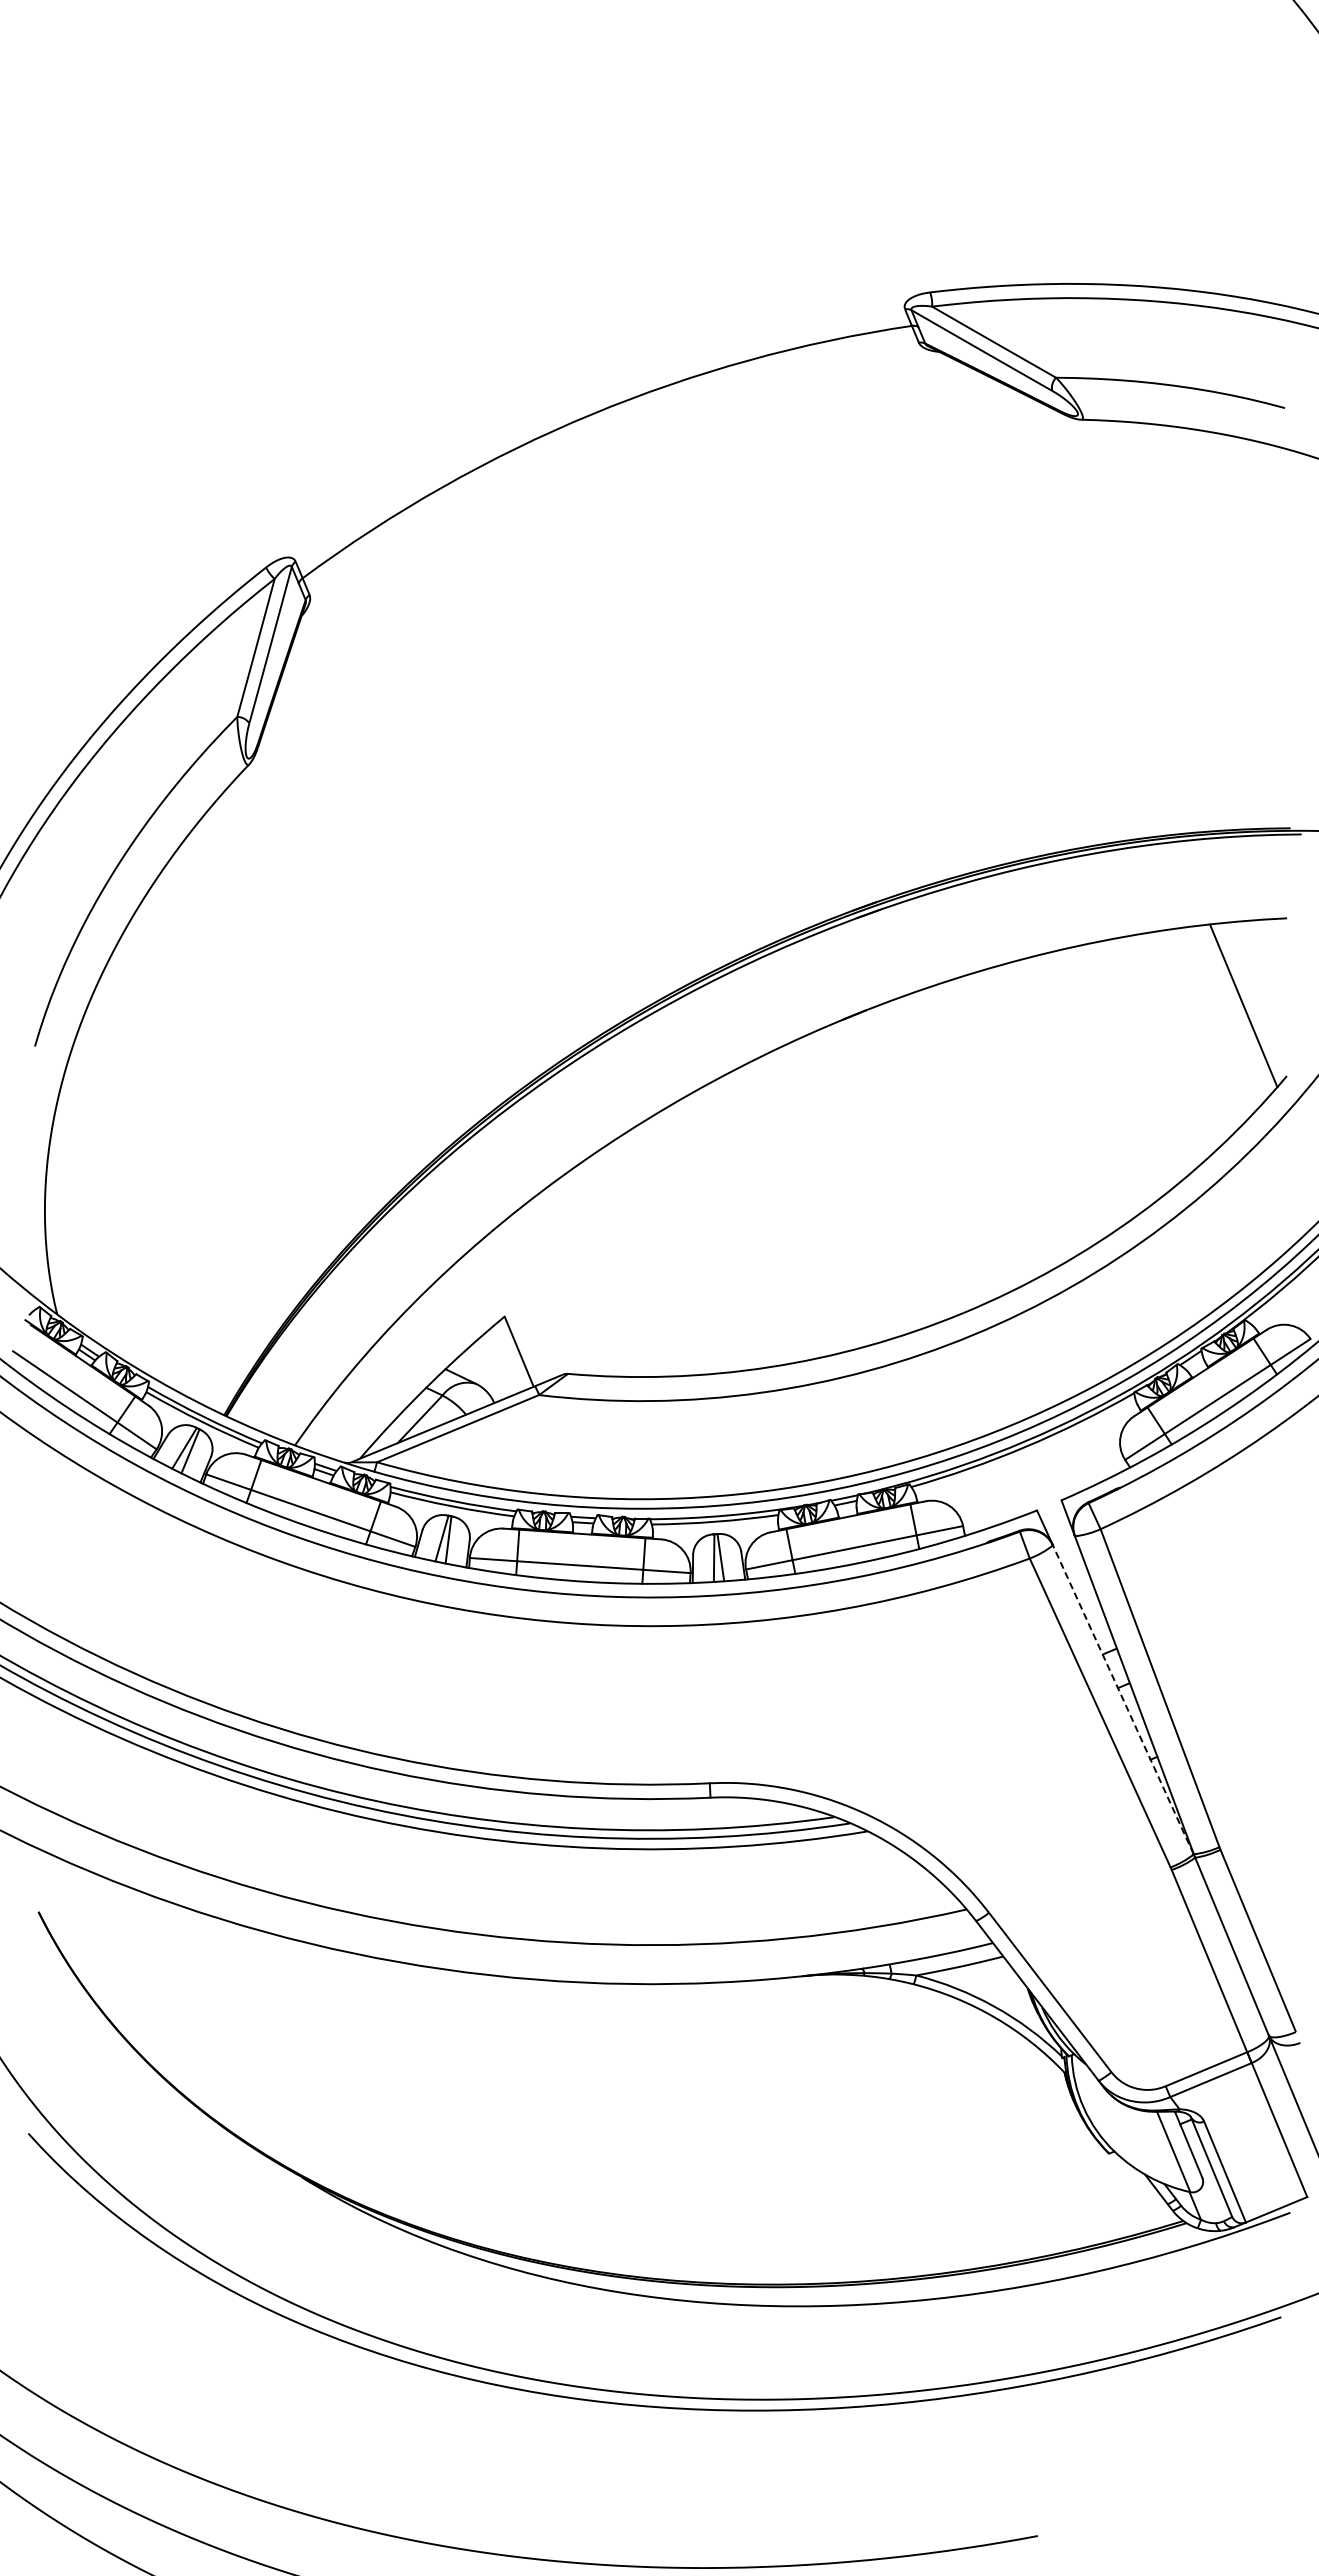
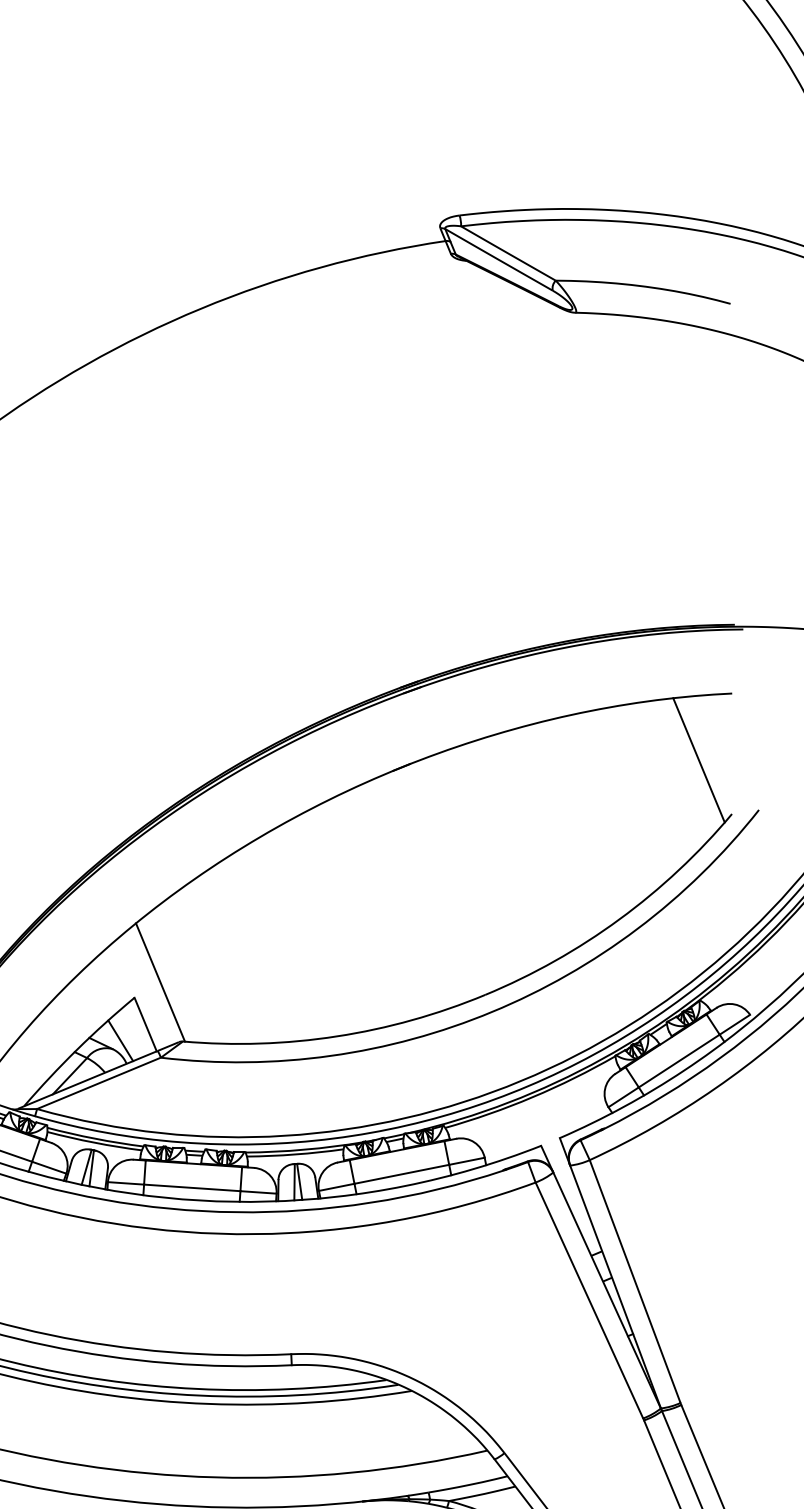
line: (538, 1296) -> (160, 982), added
line: (486, 1372) -> (120, 1040), added
line: (1123, 1699) -> (607, 1290), dashed -> solid

